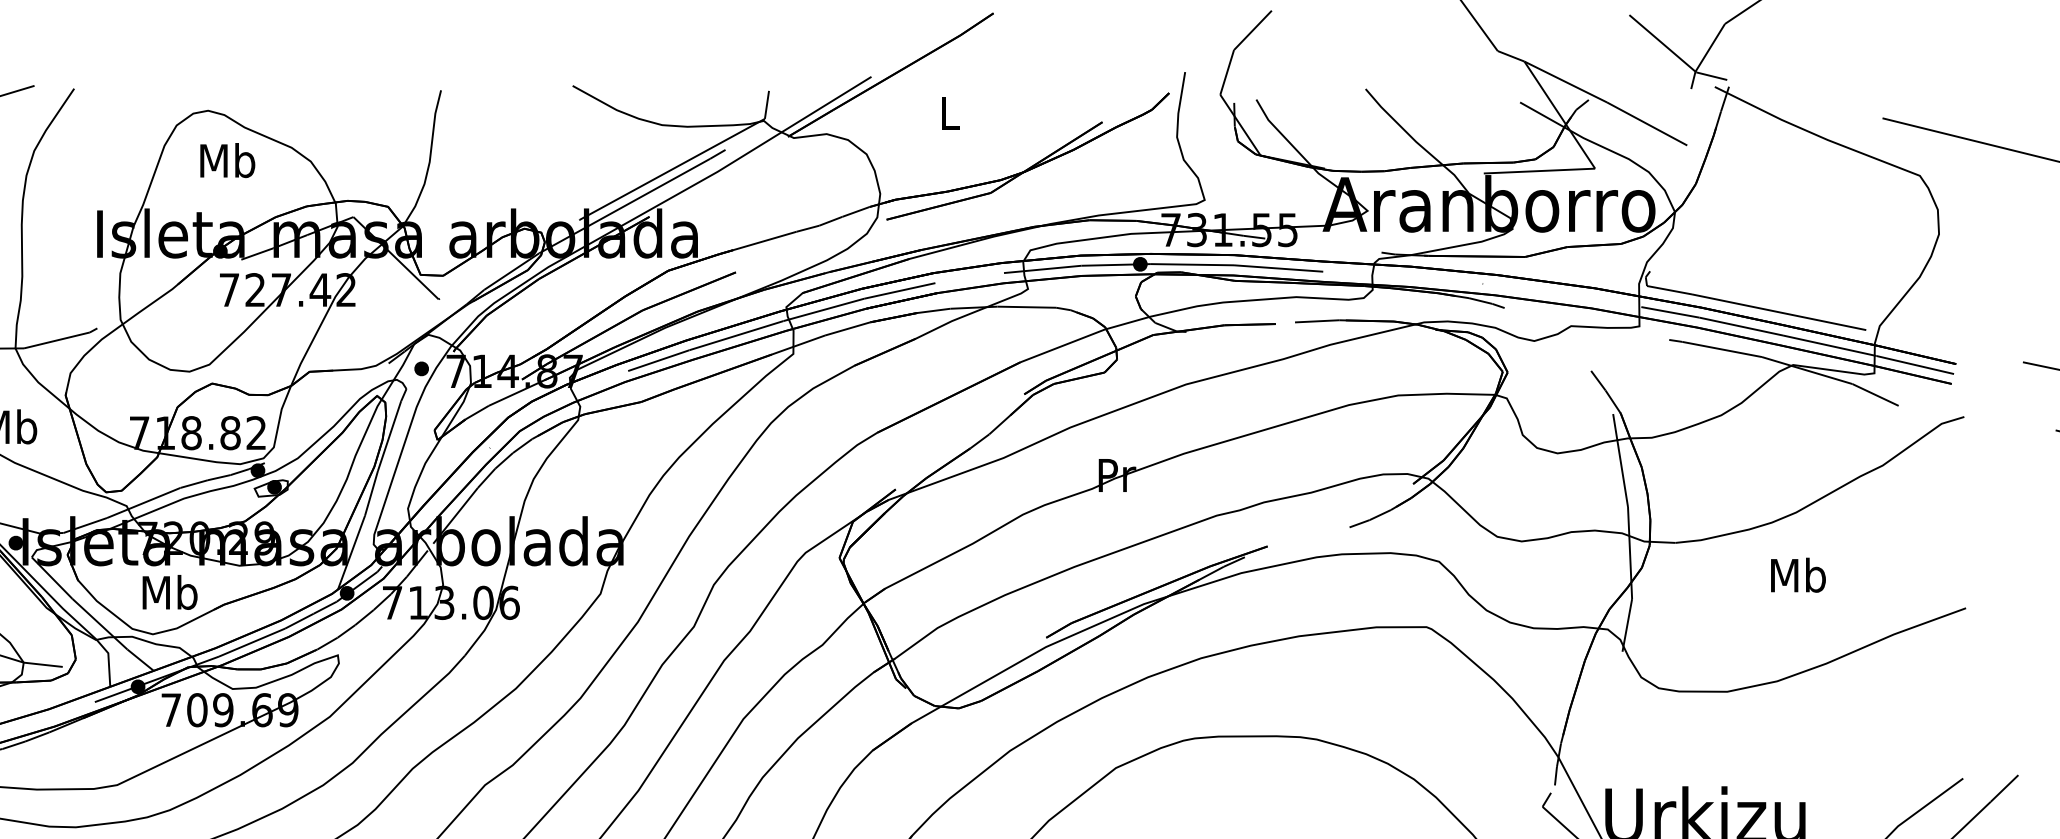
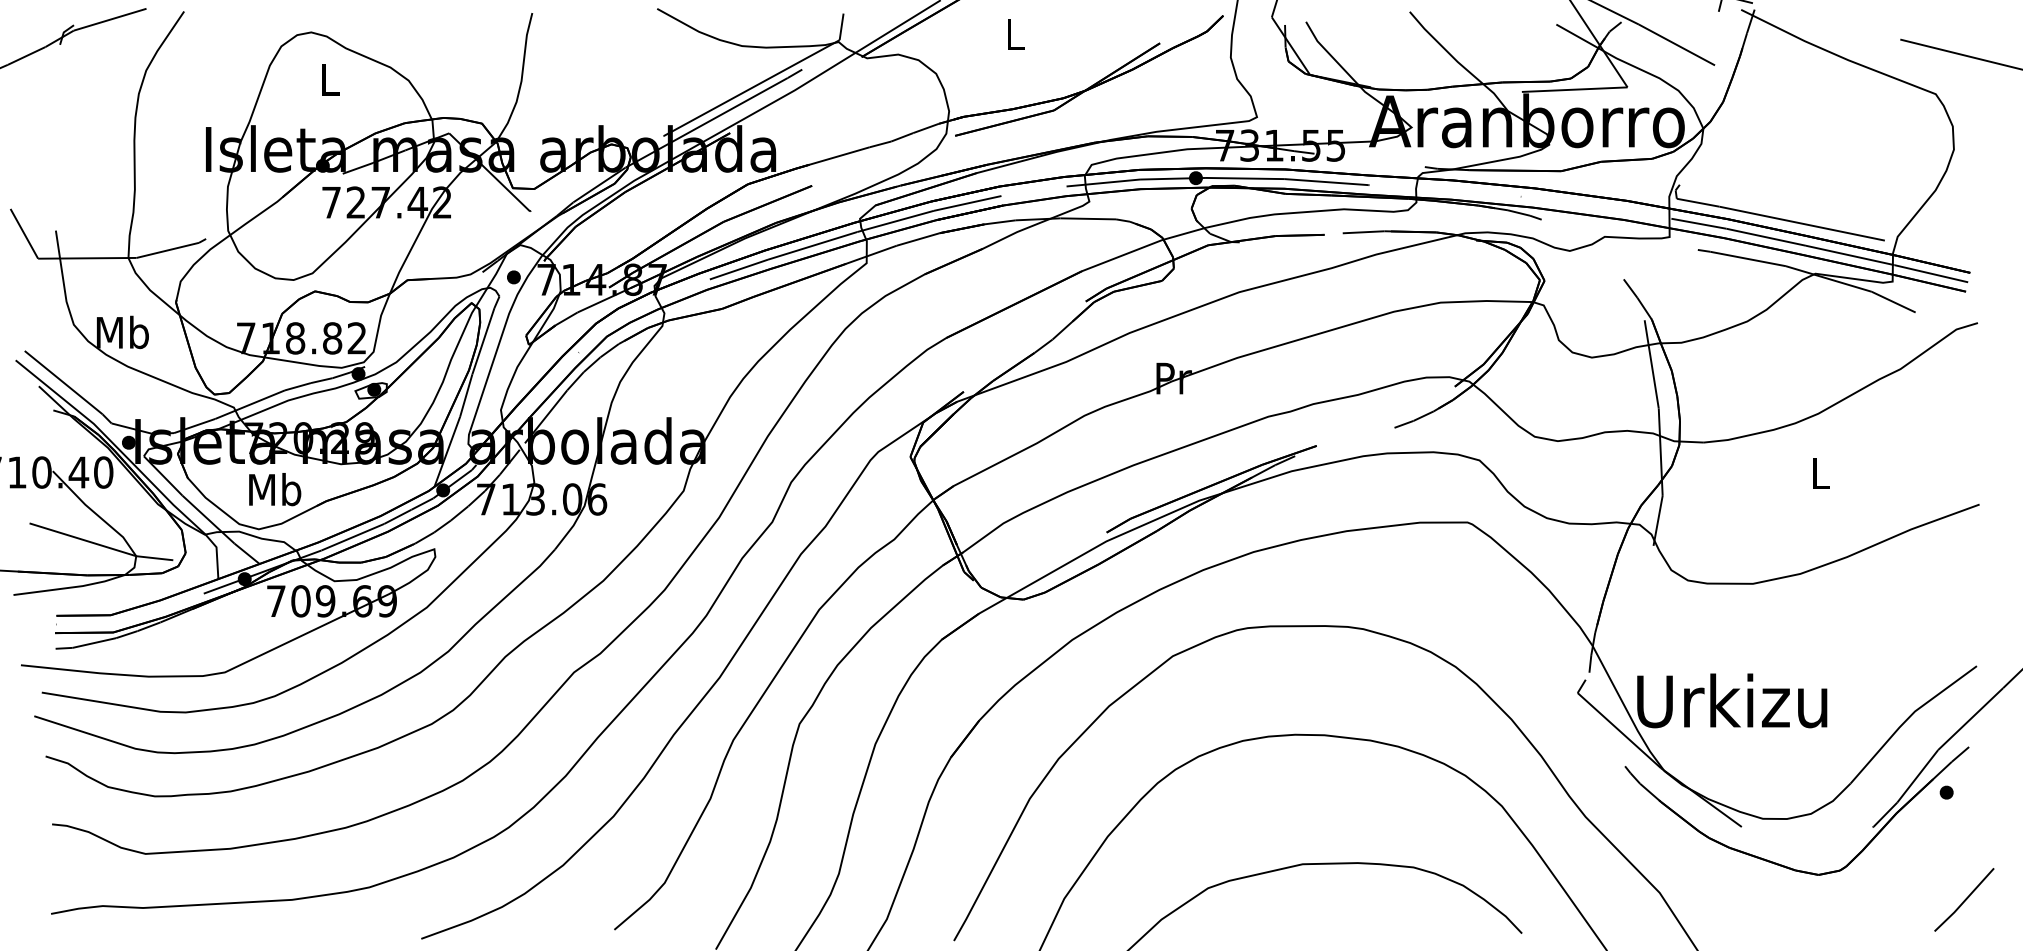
text: (227, 160) -> (329, 79), Mb -> L
text: (1798, 574) -> (1820, 472), Mb -> L

